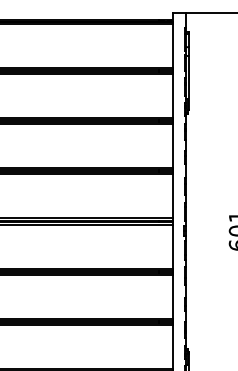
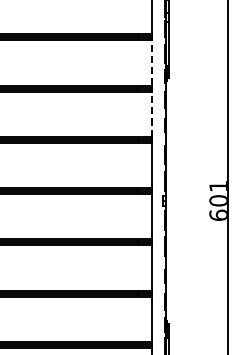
line: (173, 95) -> (152, 62), solid -> dashed
line: (173, 145) -> (152, 113), solid -> dashed

